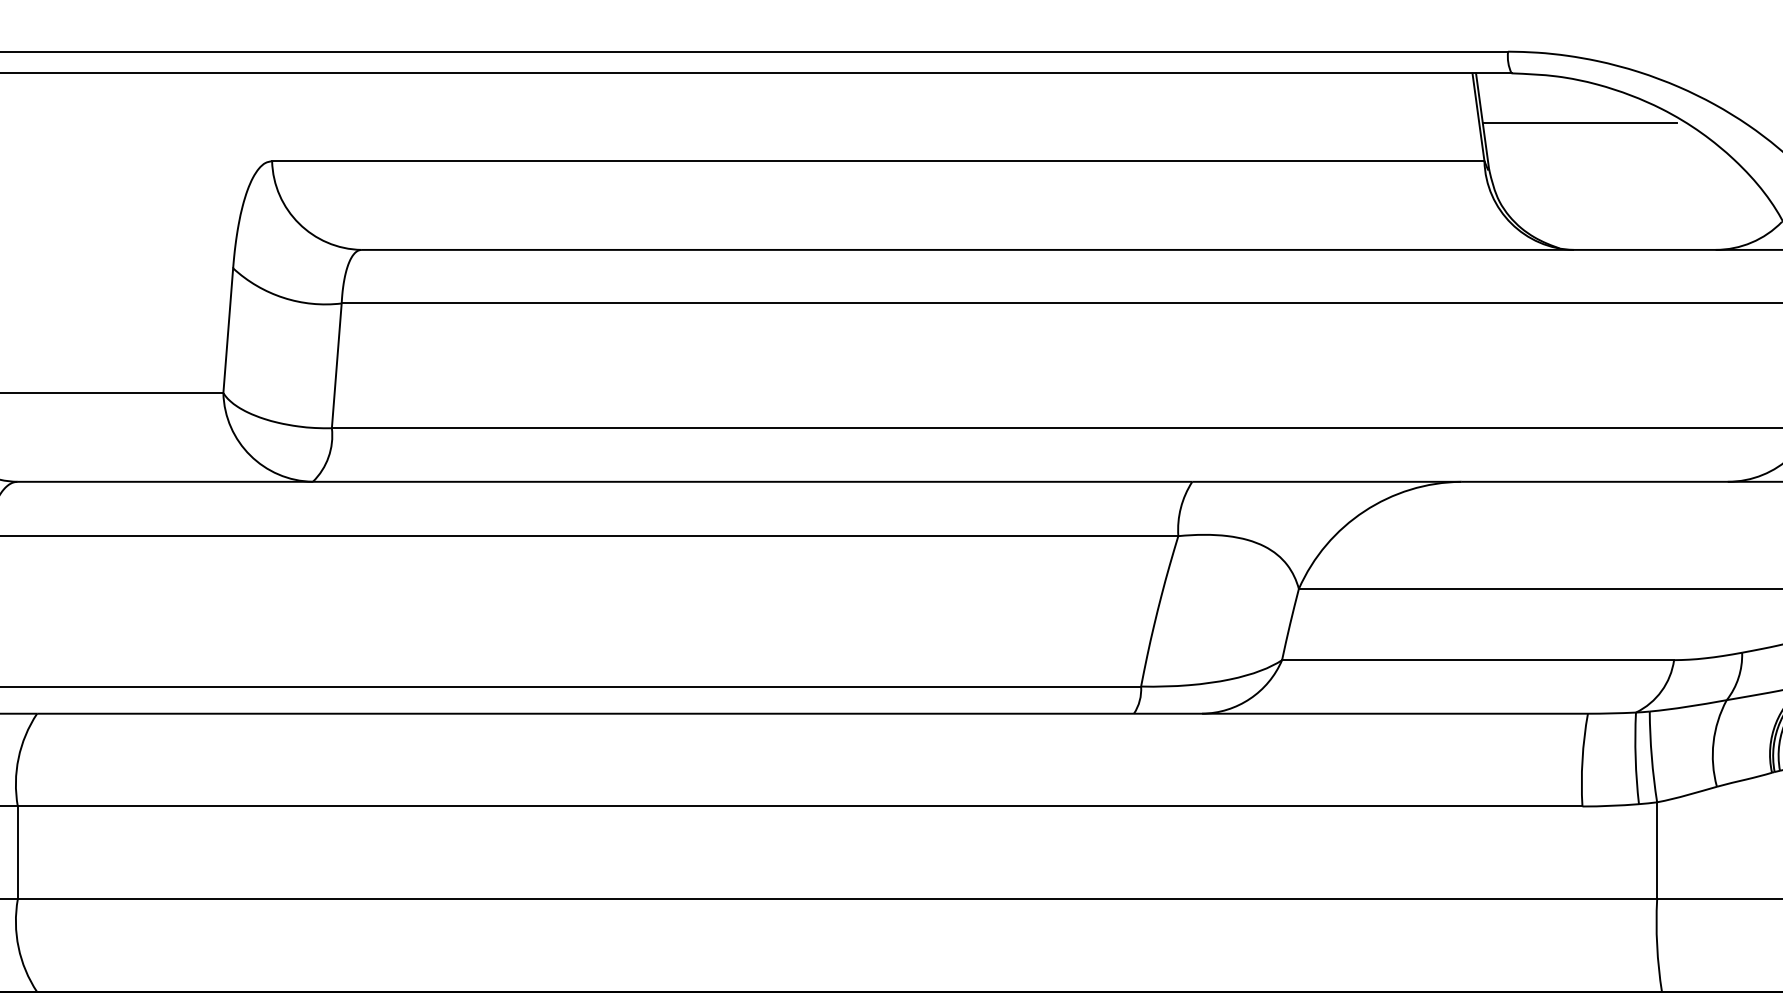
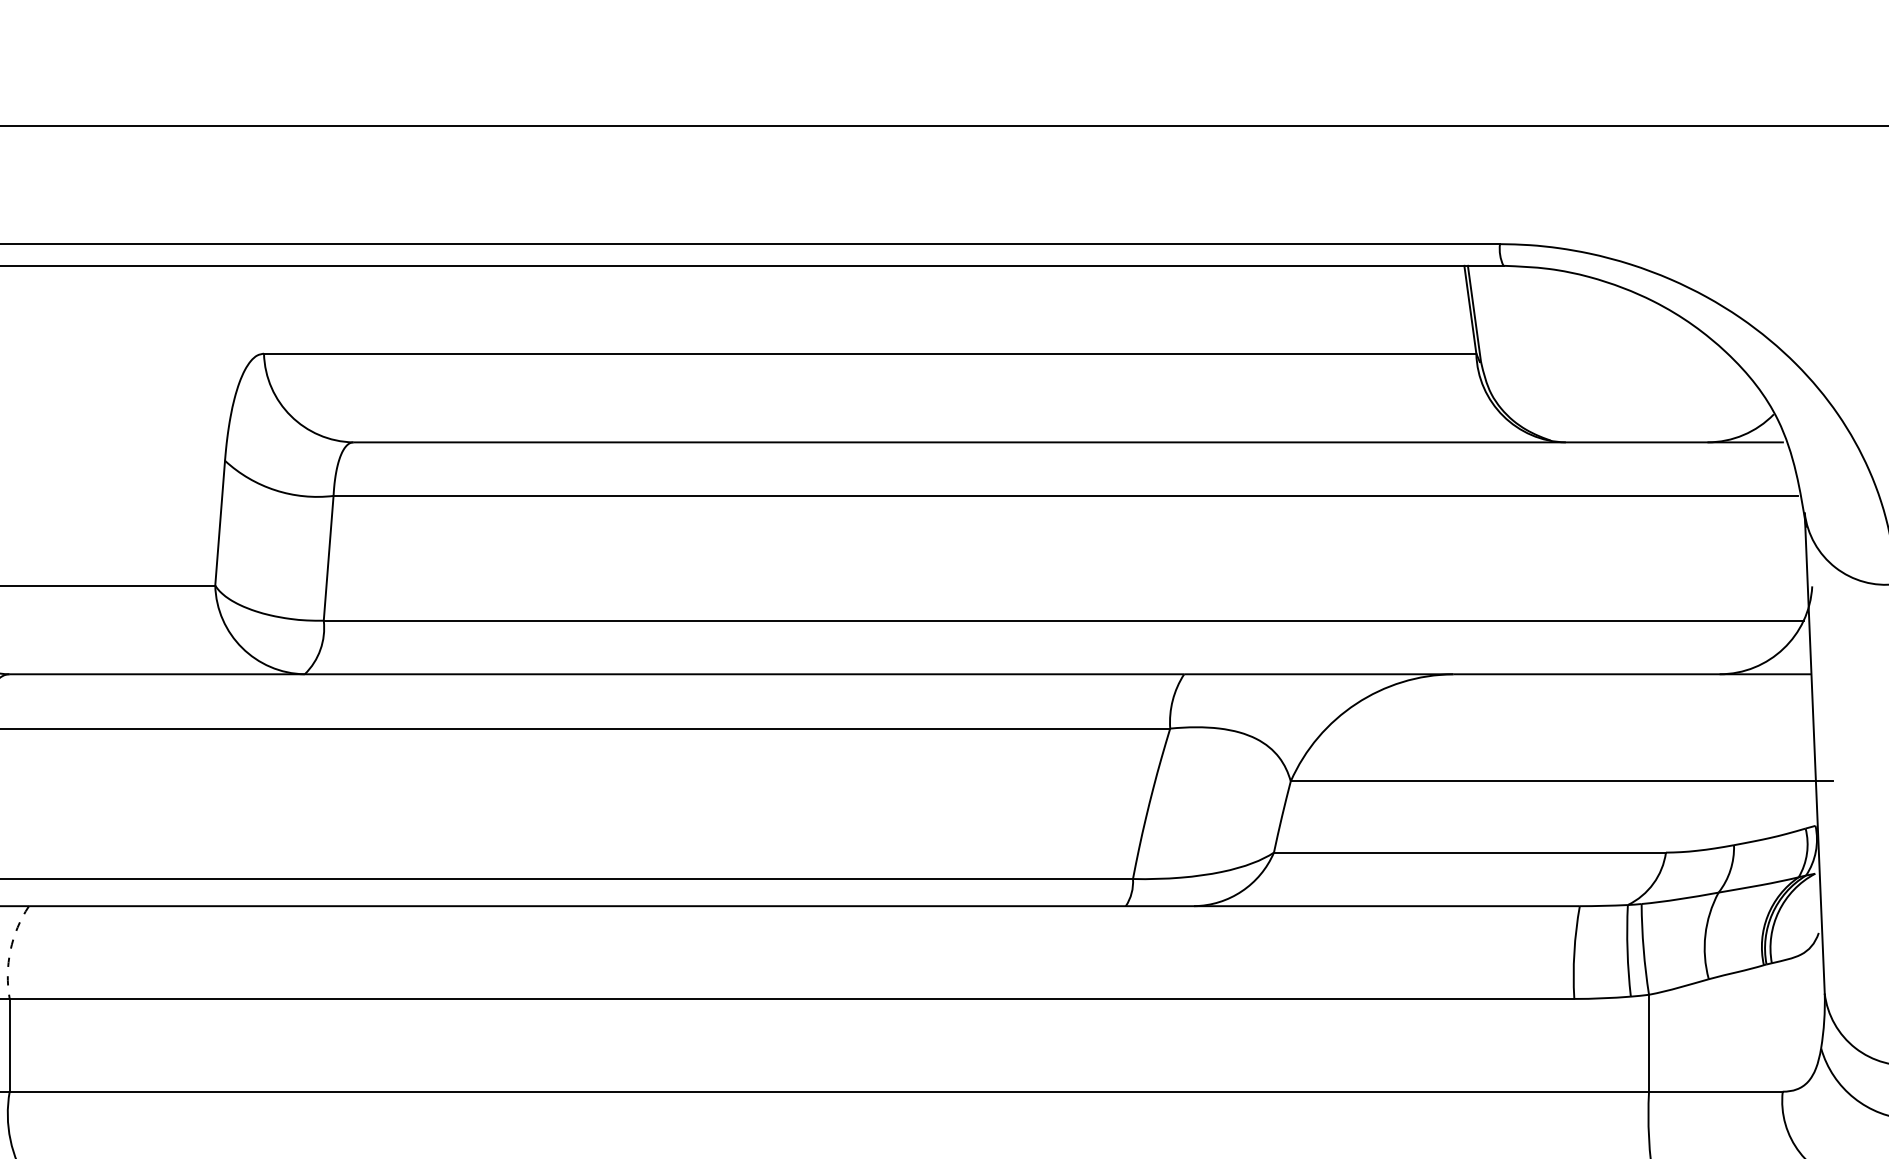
line: (1579, 123) -> (1571, 315), removed
arc: (18, 758) -> (10, 950), solid -> dashed

